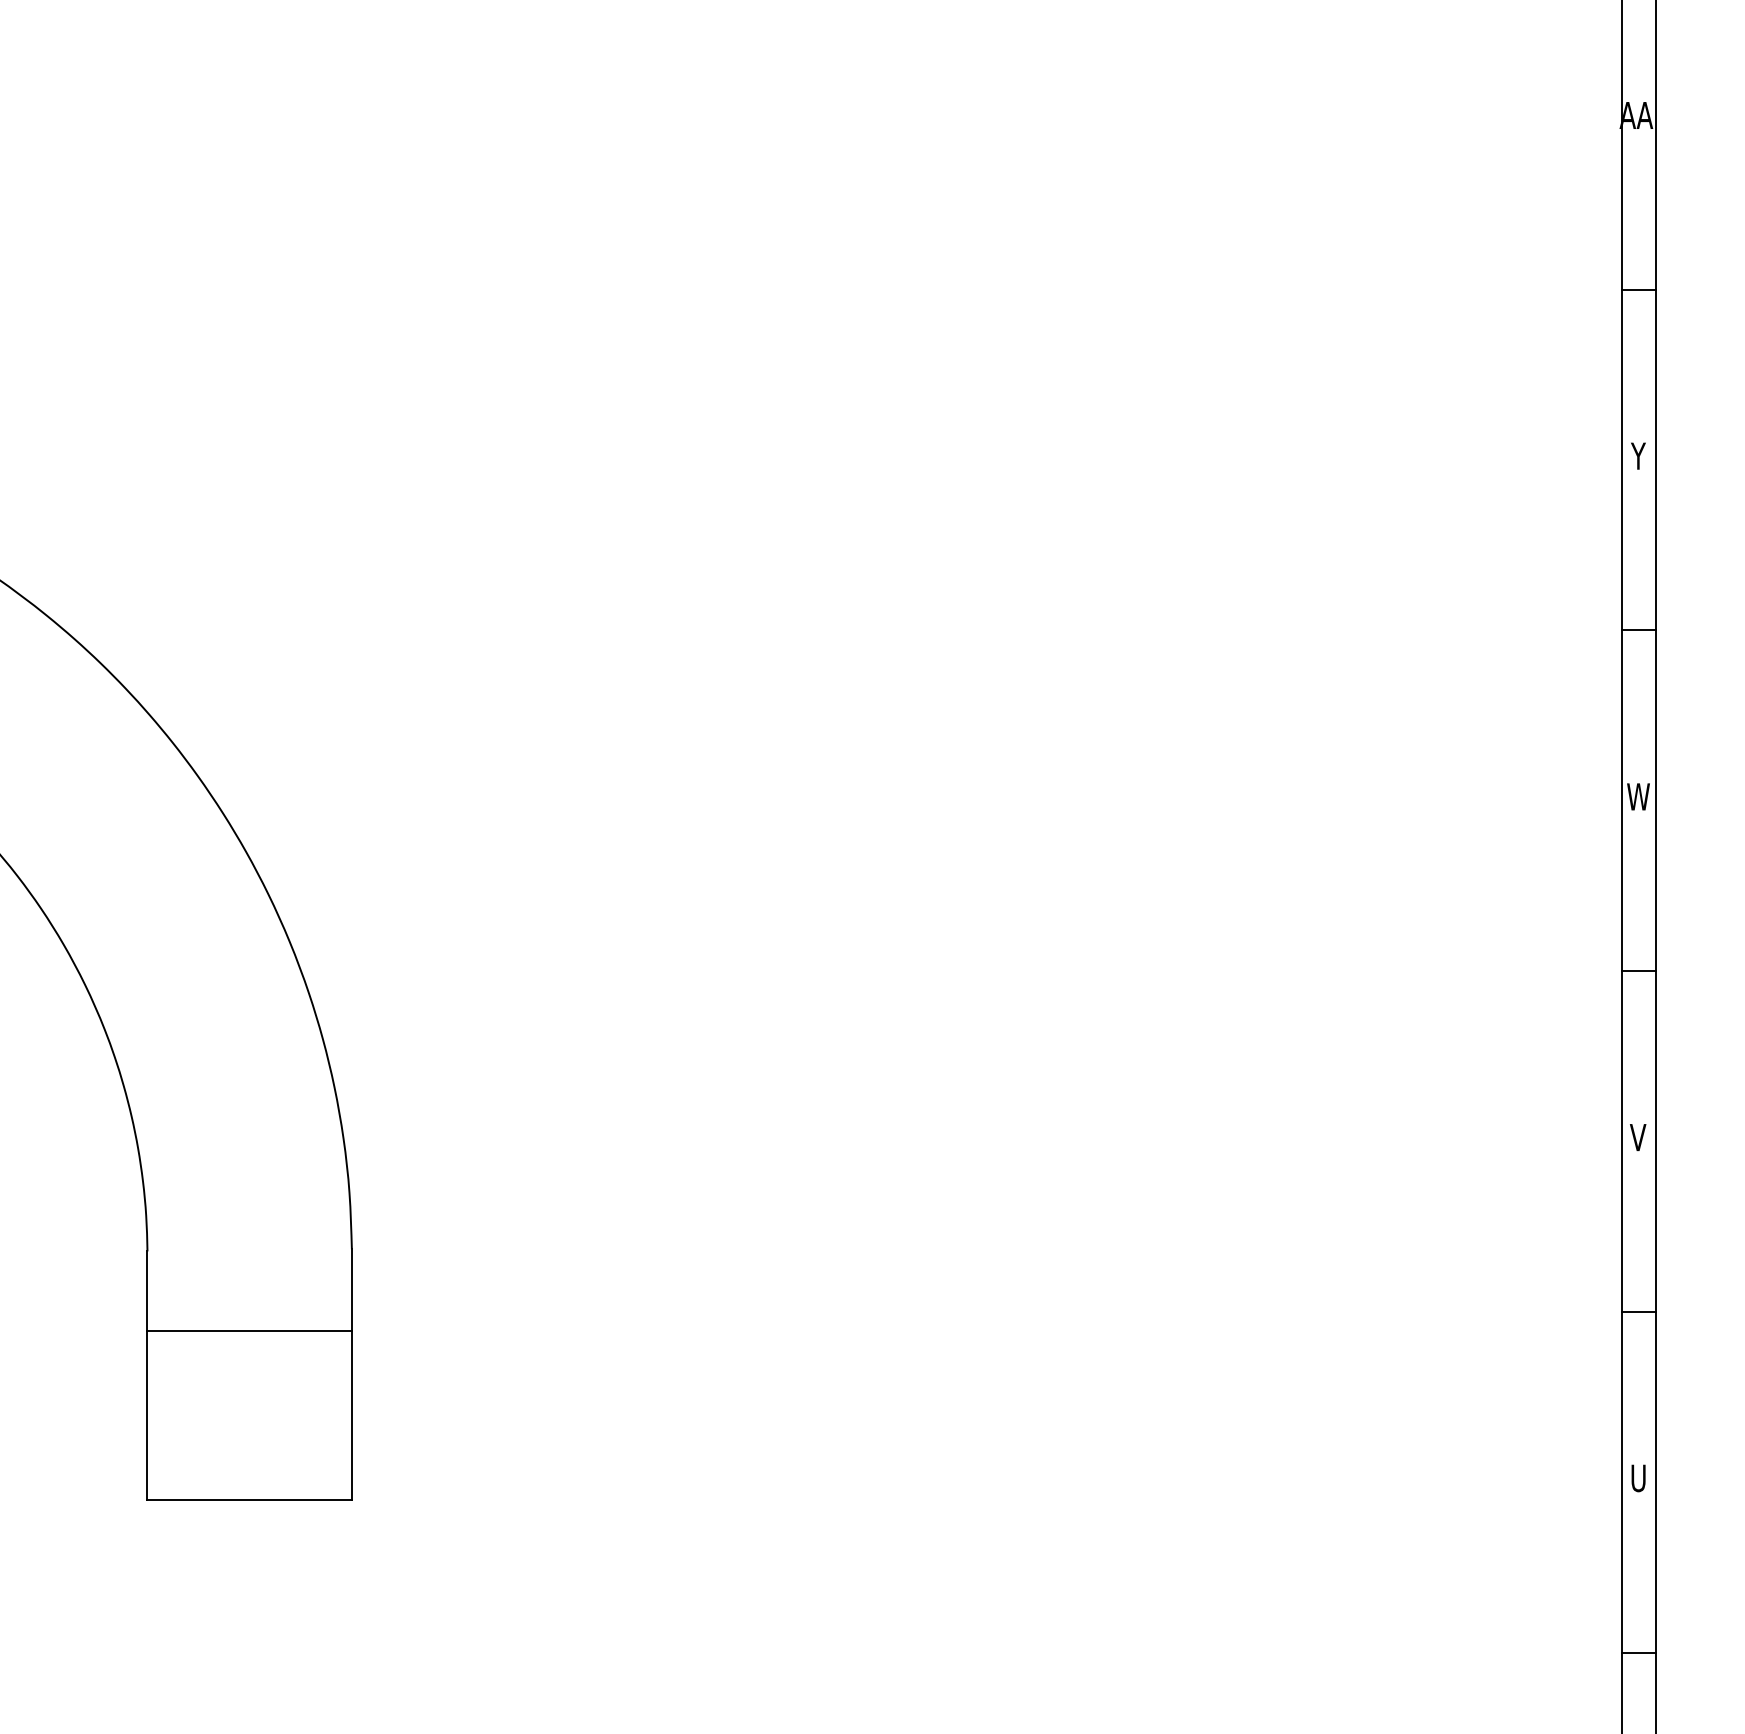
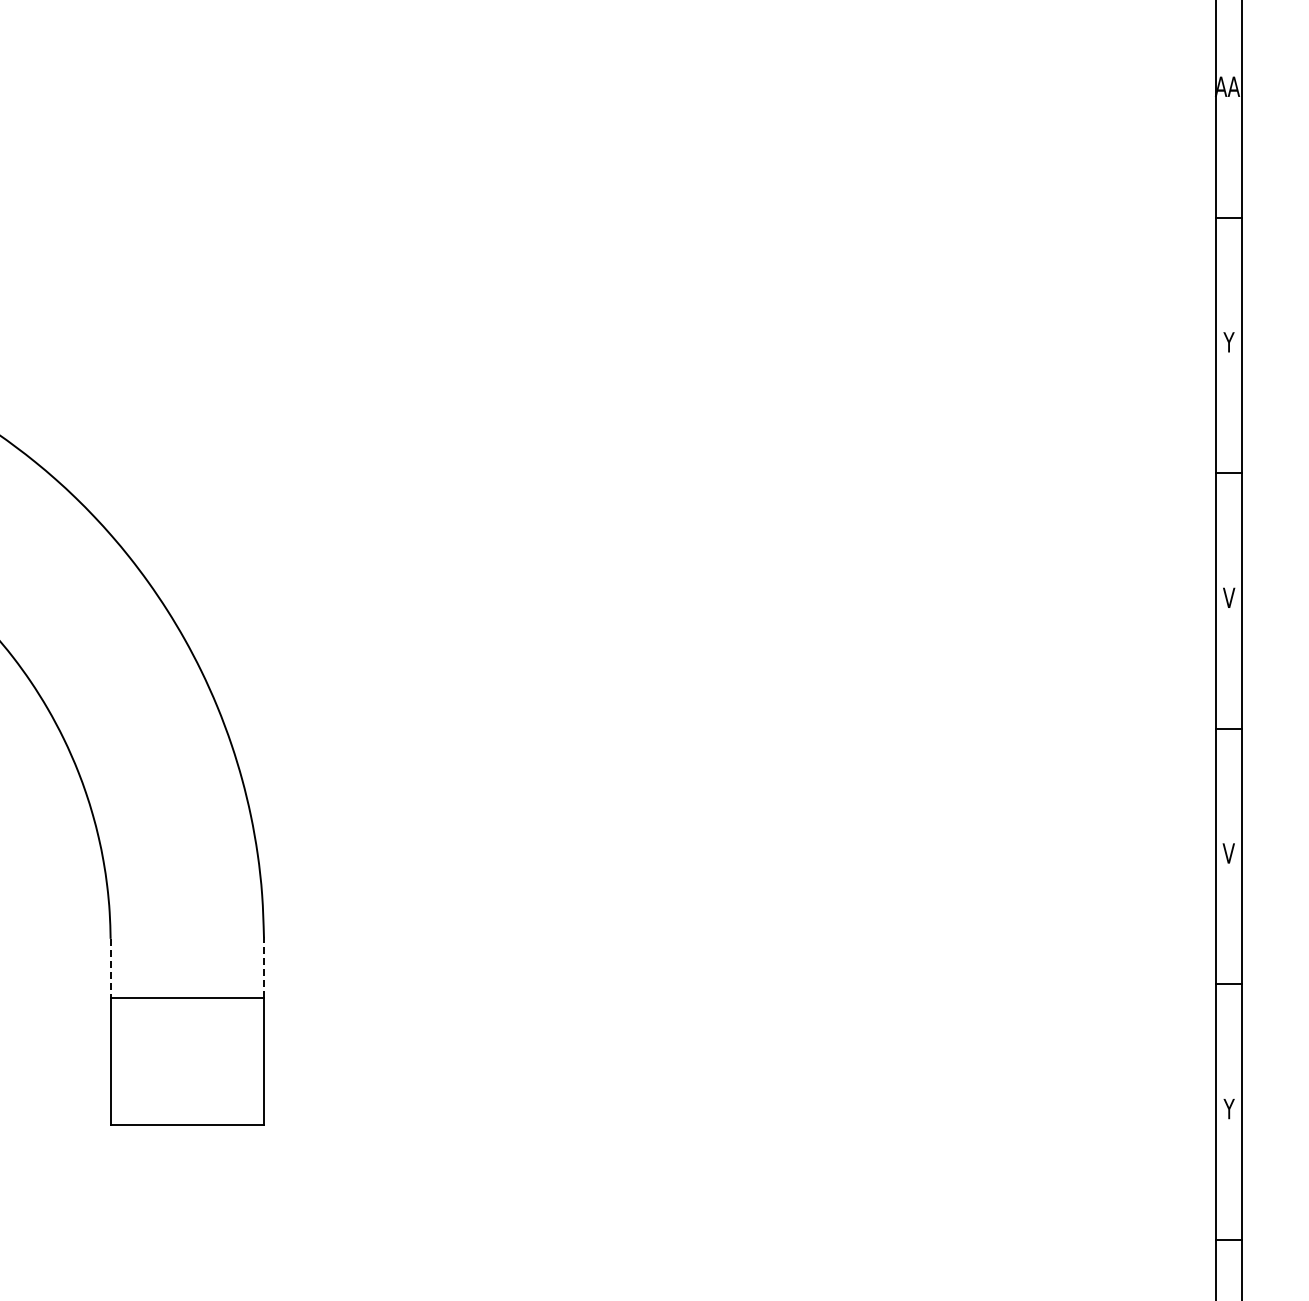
text: (1637, 796) -> (1228, 597), W -> V
line: (351, 1289) -> (263, 967), solid -> dashed
line: (147, 1290) -> (110, 968), solid -> dashed
text: (1637, 1478) -> (1228, 1109), U -> Y

